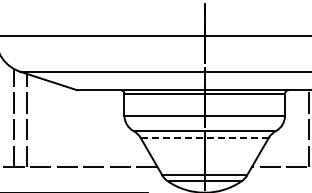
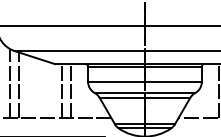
line: (87, 128) -> (62, 91), added
line: (100, 128) -> (71, 91), added
line: (205, 137) -> (145, 97), dashed -> solid

